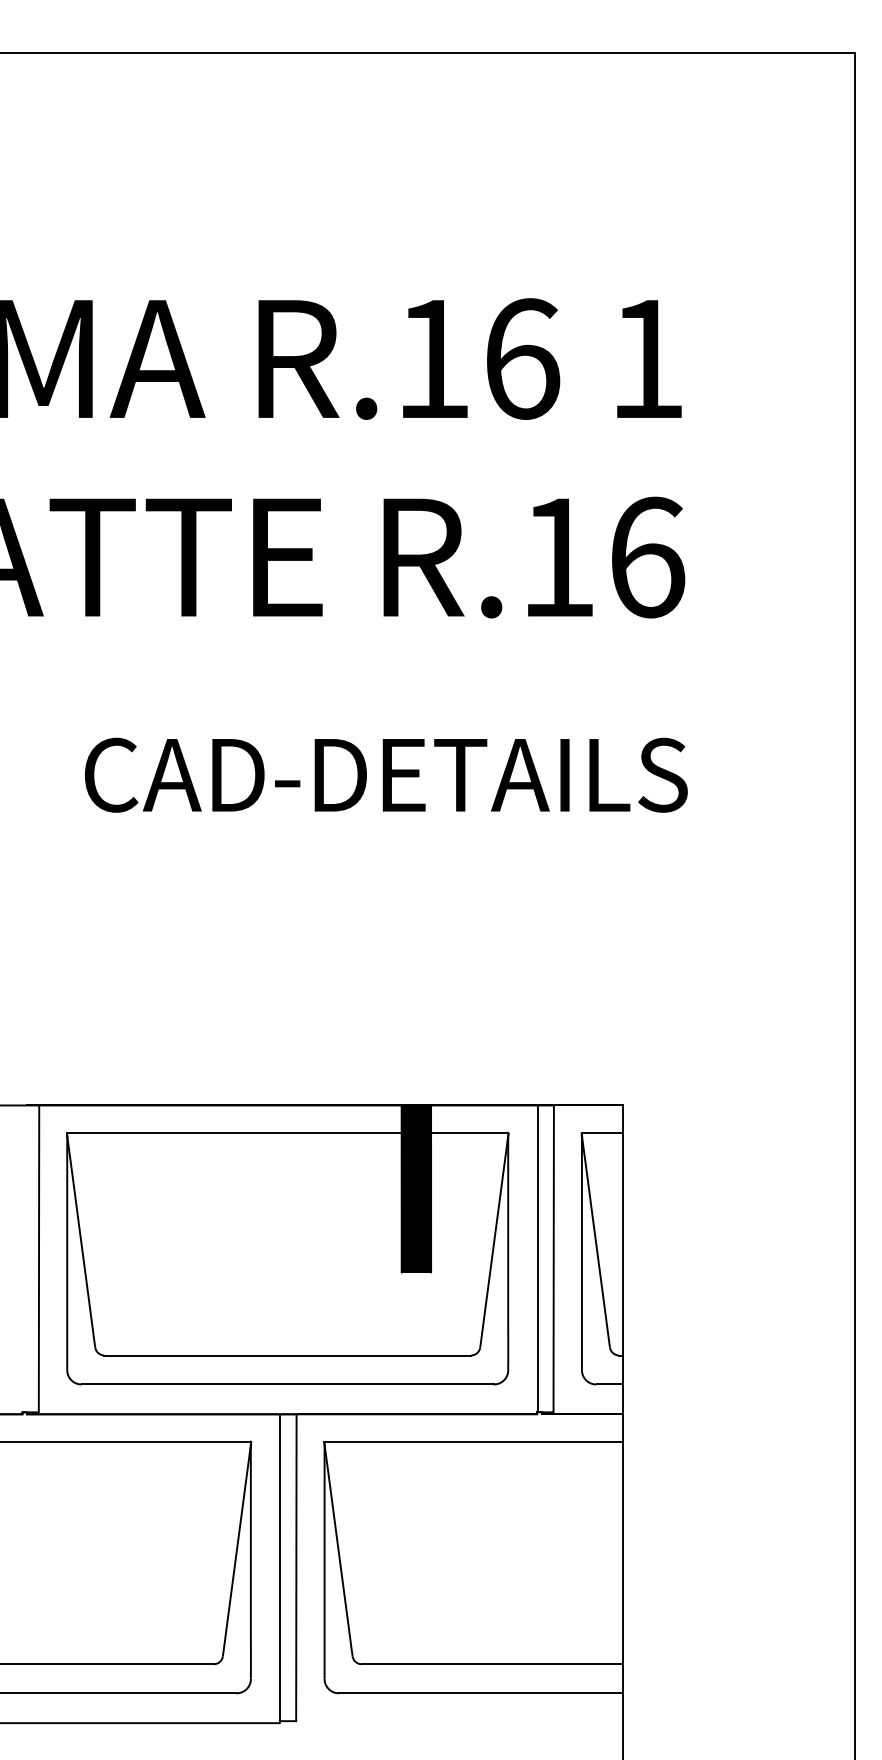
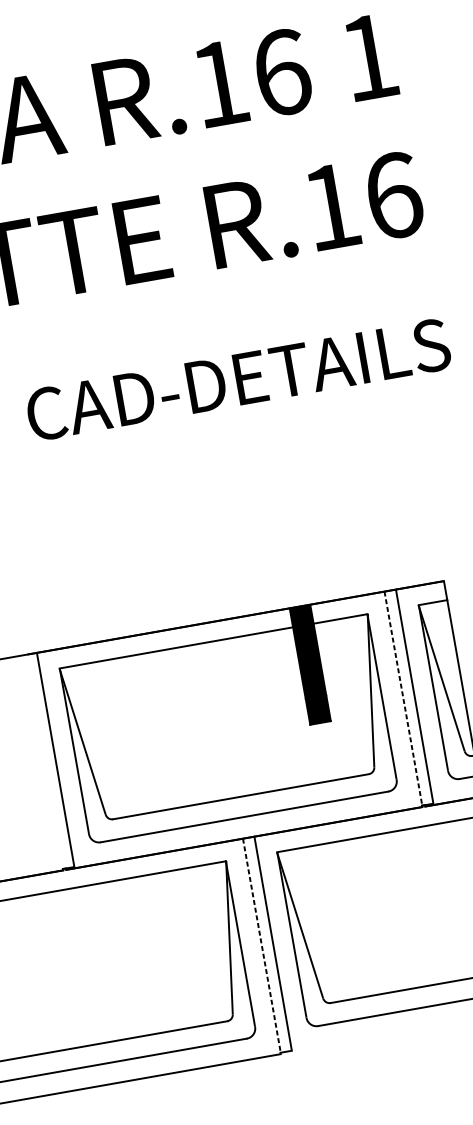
line: (537, 1259) -> (403, 699), solid -> dashed
line: (280, 1568) -> (262, 946), solid -> dashed

